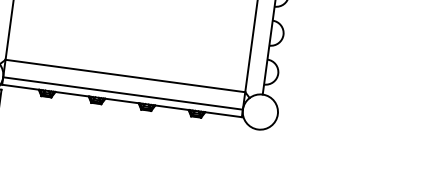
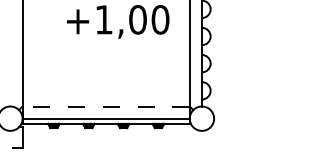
line: (125, 76) -> (106, 106), solid -> dashed

